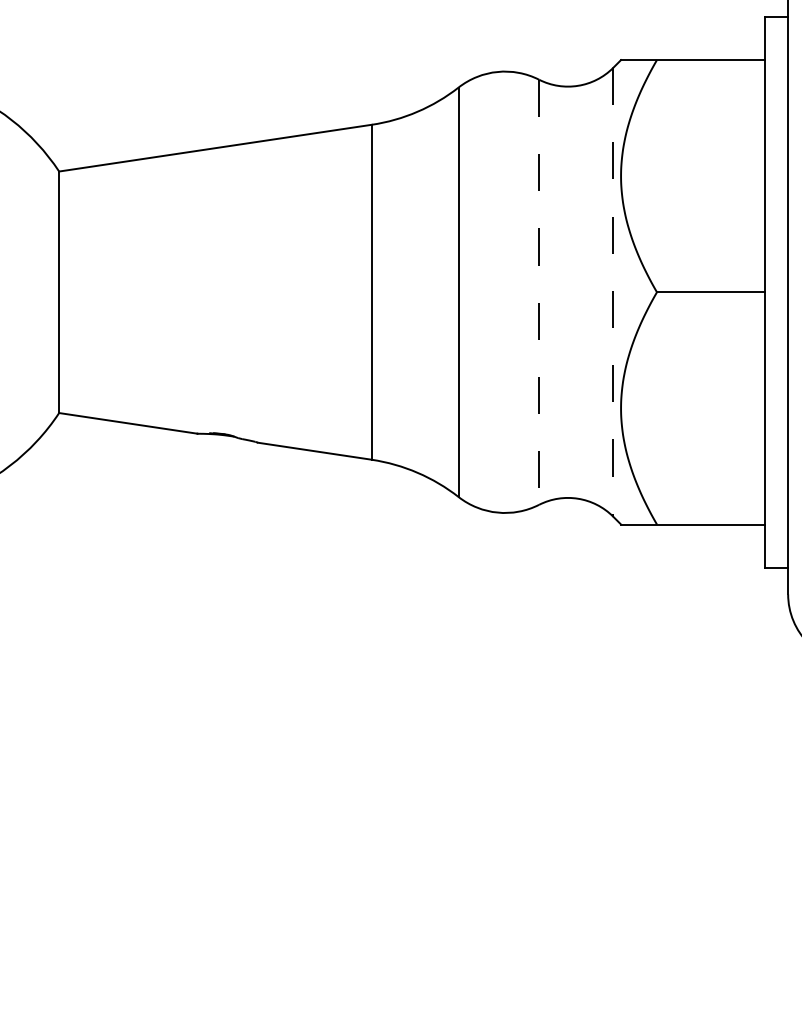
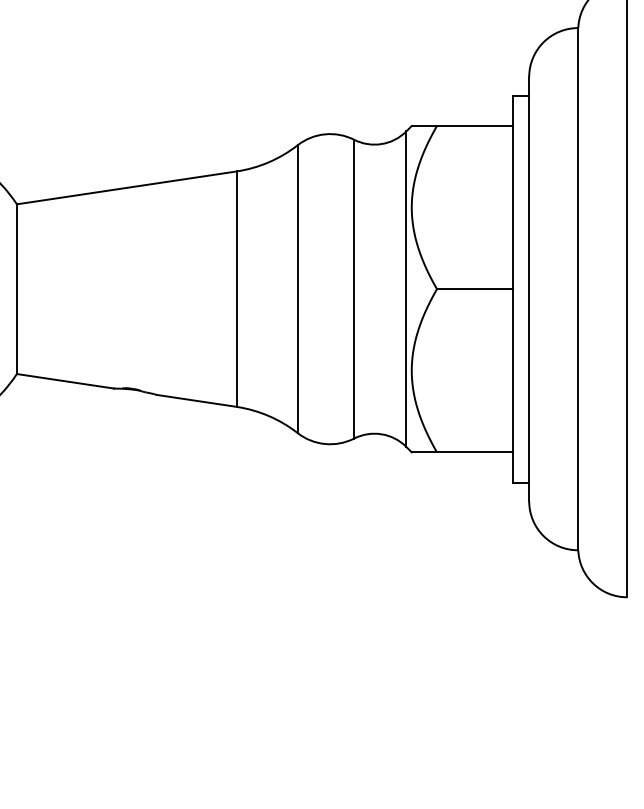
line: (539, 292) -> (354, 289), dashed -> solid
line: (613, 292) -> (406, 289), dashed -> solid

